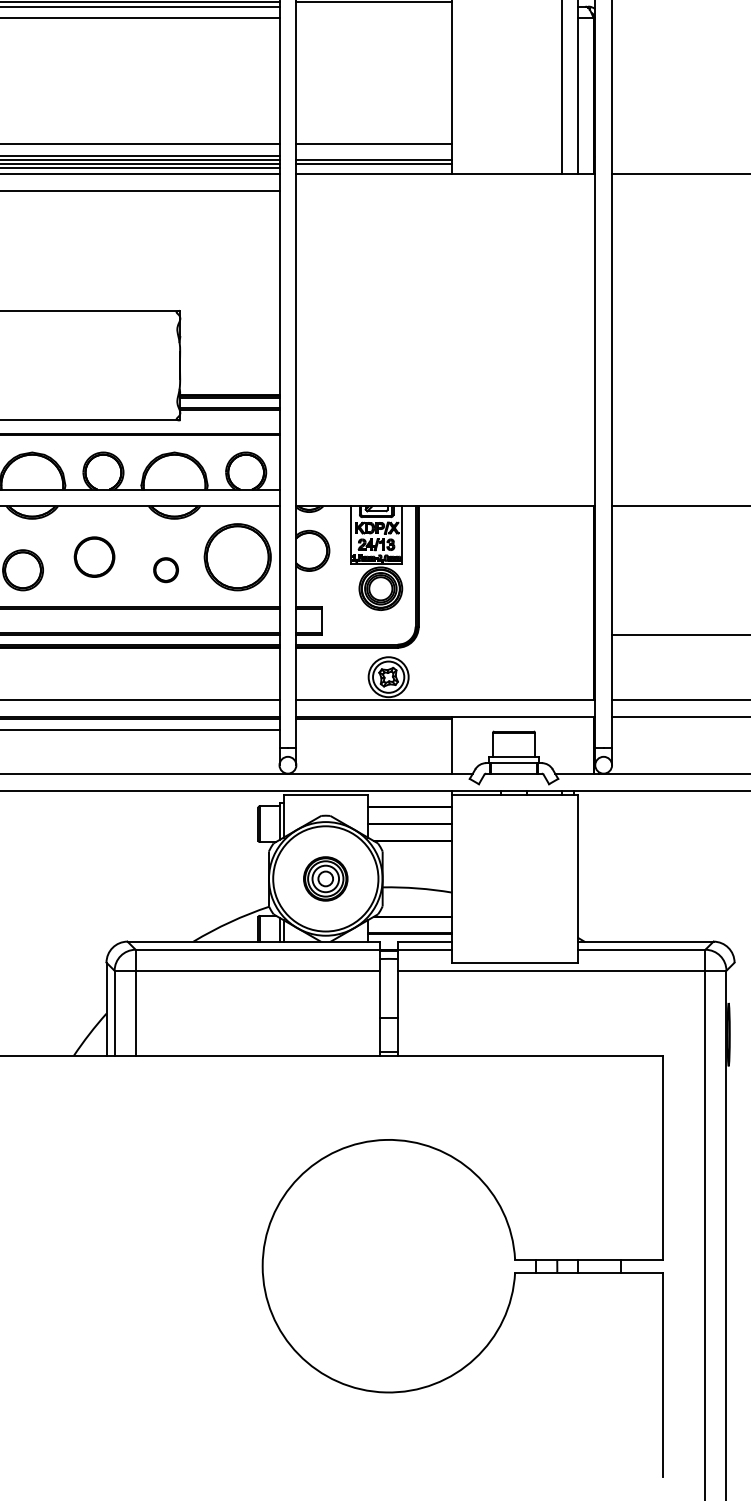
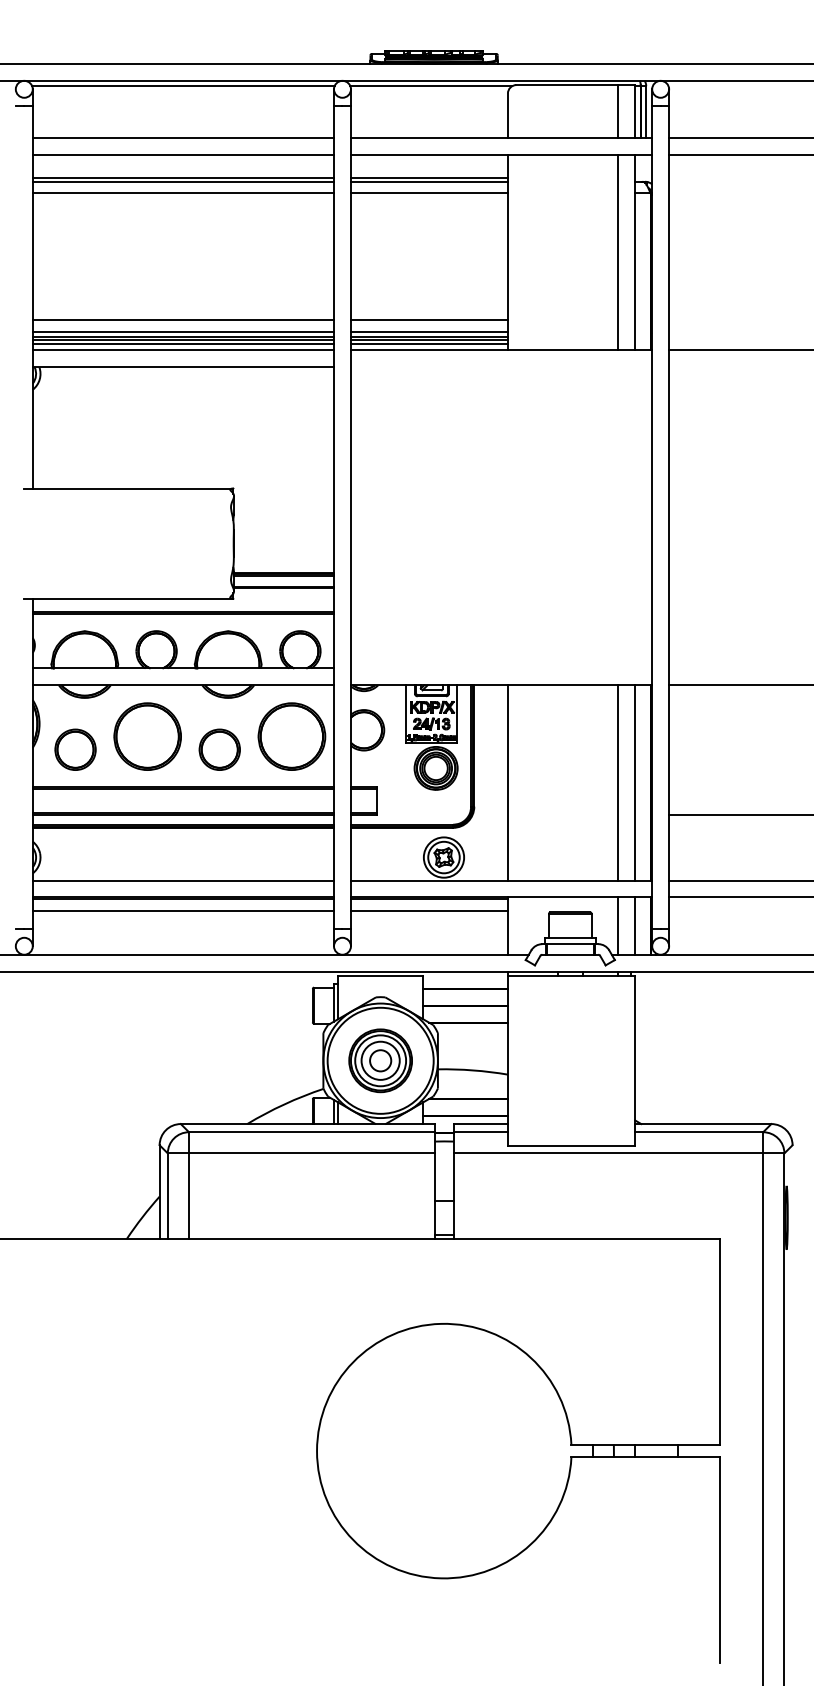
line: (373, 6) -> (428, 181), added
line: (373, 18) -> (428, 193), added
line: (373, 156) -> (428, 332), added
line: (373, 168) -> (428, 344), added
part: (94, 557) -> (147, 736), size x1.67
part: (165, 569) -> (219, 749), size x1.67
line: (451, 602) -> (507, 782), added
line: (561, 602) -> (618, 782), added
line: (578, 602) -> (635, 782), added
line: (373, 730) -> (428, 911), added
line: (561, 744) -> (618, 925), added
line: (578, 744) -> (635, 925), added
part: (325, 878) -> (380, 1060), size x1.43

